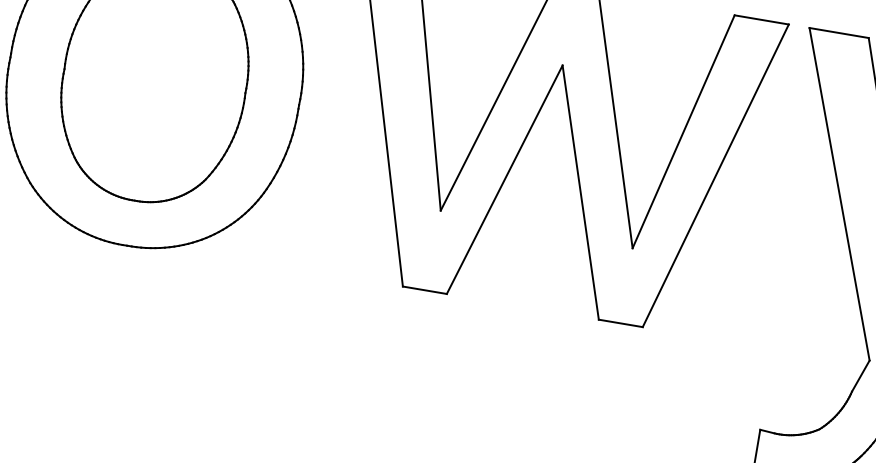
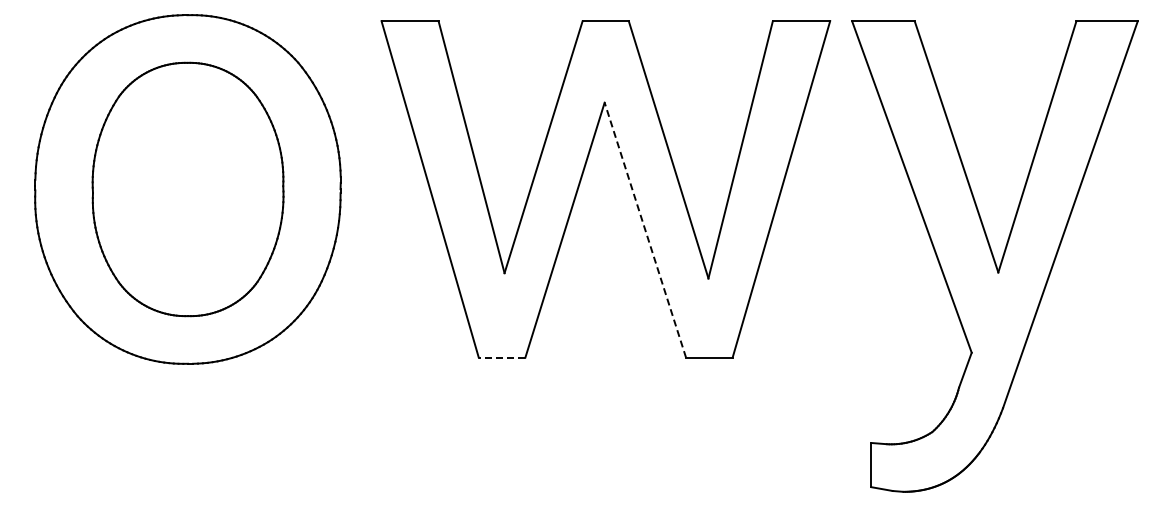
line: (580, 192) -> (645, 230), solid -> dashed
line: (424, 289) -> (501, 357), solid -> dashed

